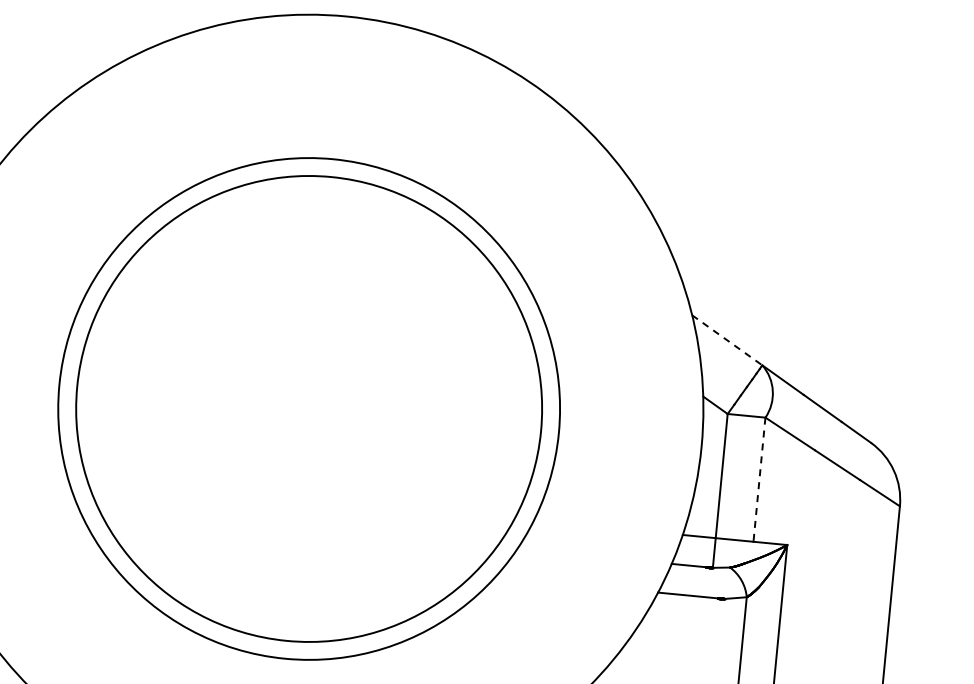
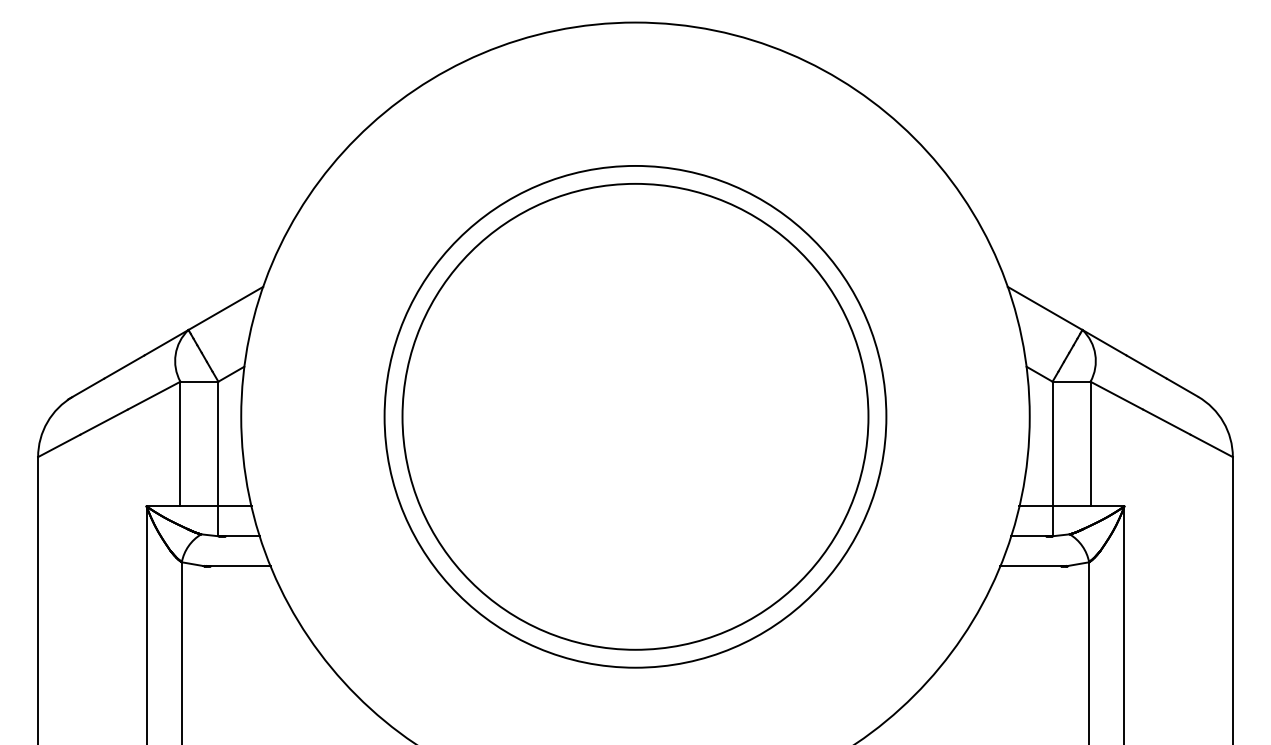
line: (727, 340) -> (1045, 308), dashed -> solid
line: (759, 480) -> (1090, 444), dashed -> solid

